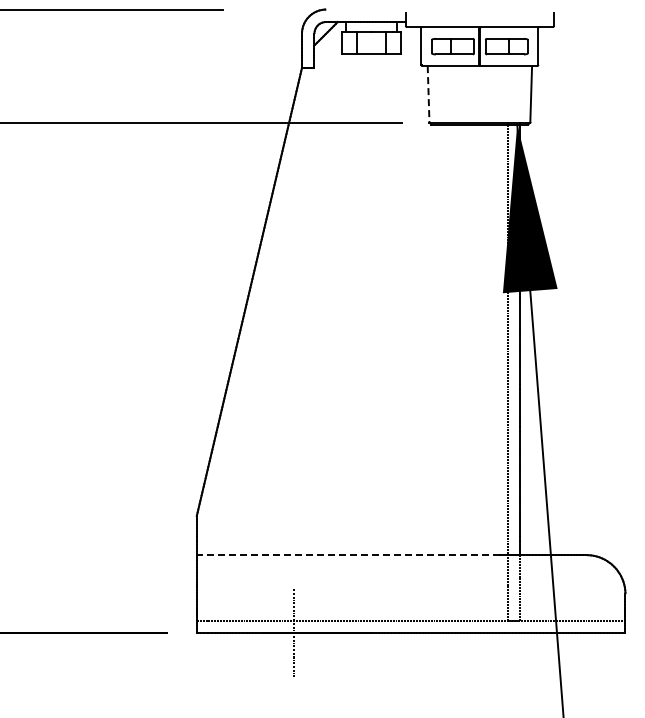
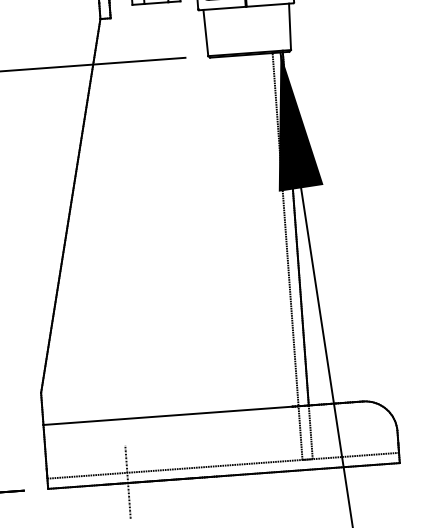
line: (428, 94) -> (205, 33), dashed -> solid
line: (348, 555) -> (167, 416), dashed -> solid

